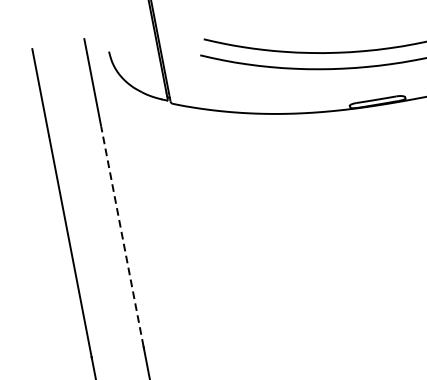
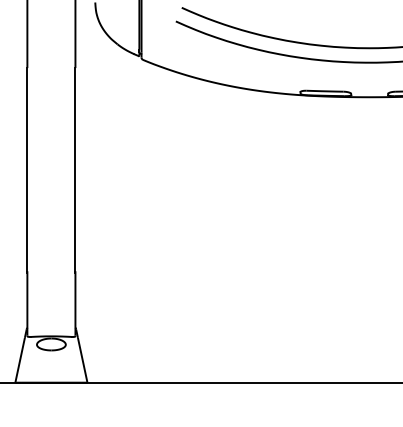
line: (122, 236) -> (75, 169), dashed -> solid

